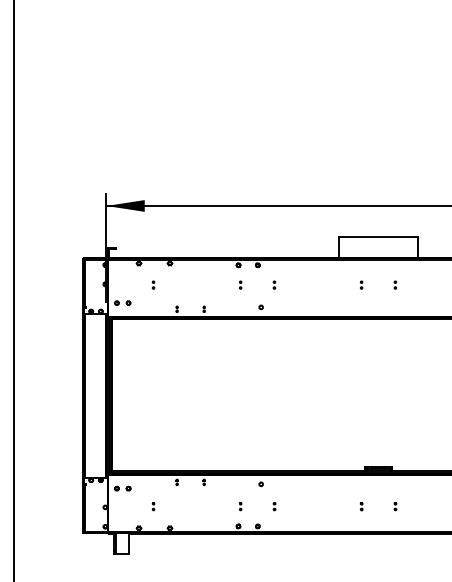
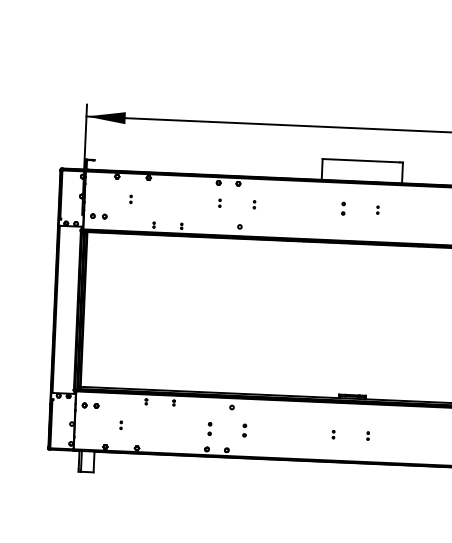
part: (361, 284) -> (343, 207), size x1.6
part: (240, 506) -> (209, 429), size x1.6
part: (274, 506) -> (244, 430), size x1.6

